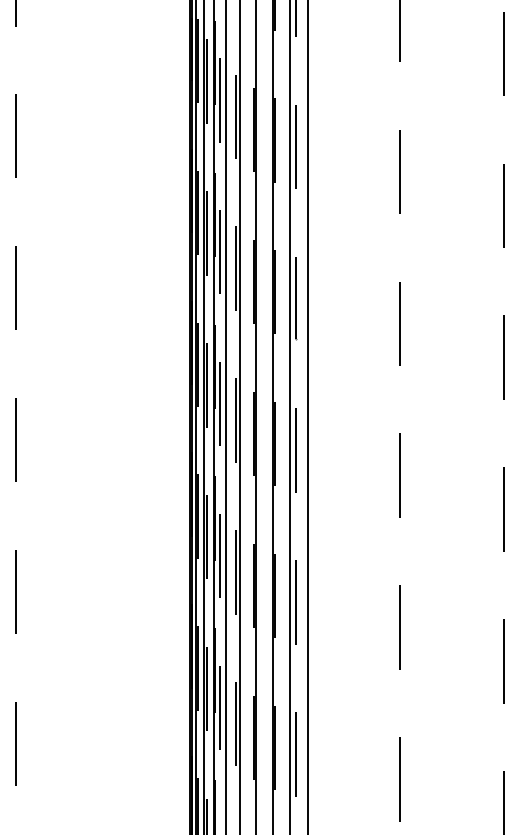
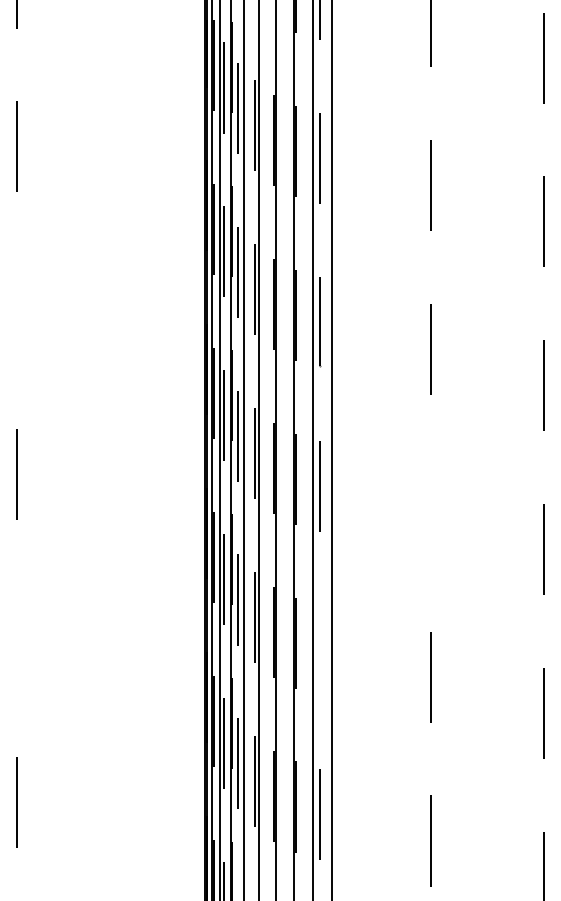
line: (15, 287) -> (16, 310), removed
line: (398, 475) -> (430, 513), removed
line: (15, 591) -> (16, 638), removed
line: (296, 601) -> (319, 649), removed

